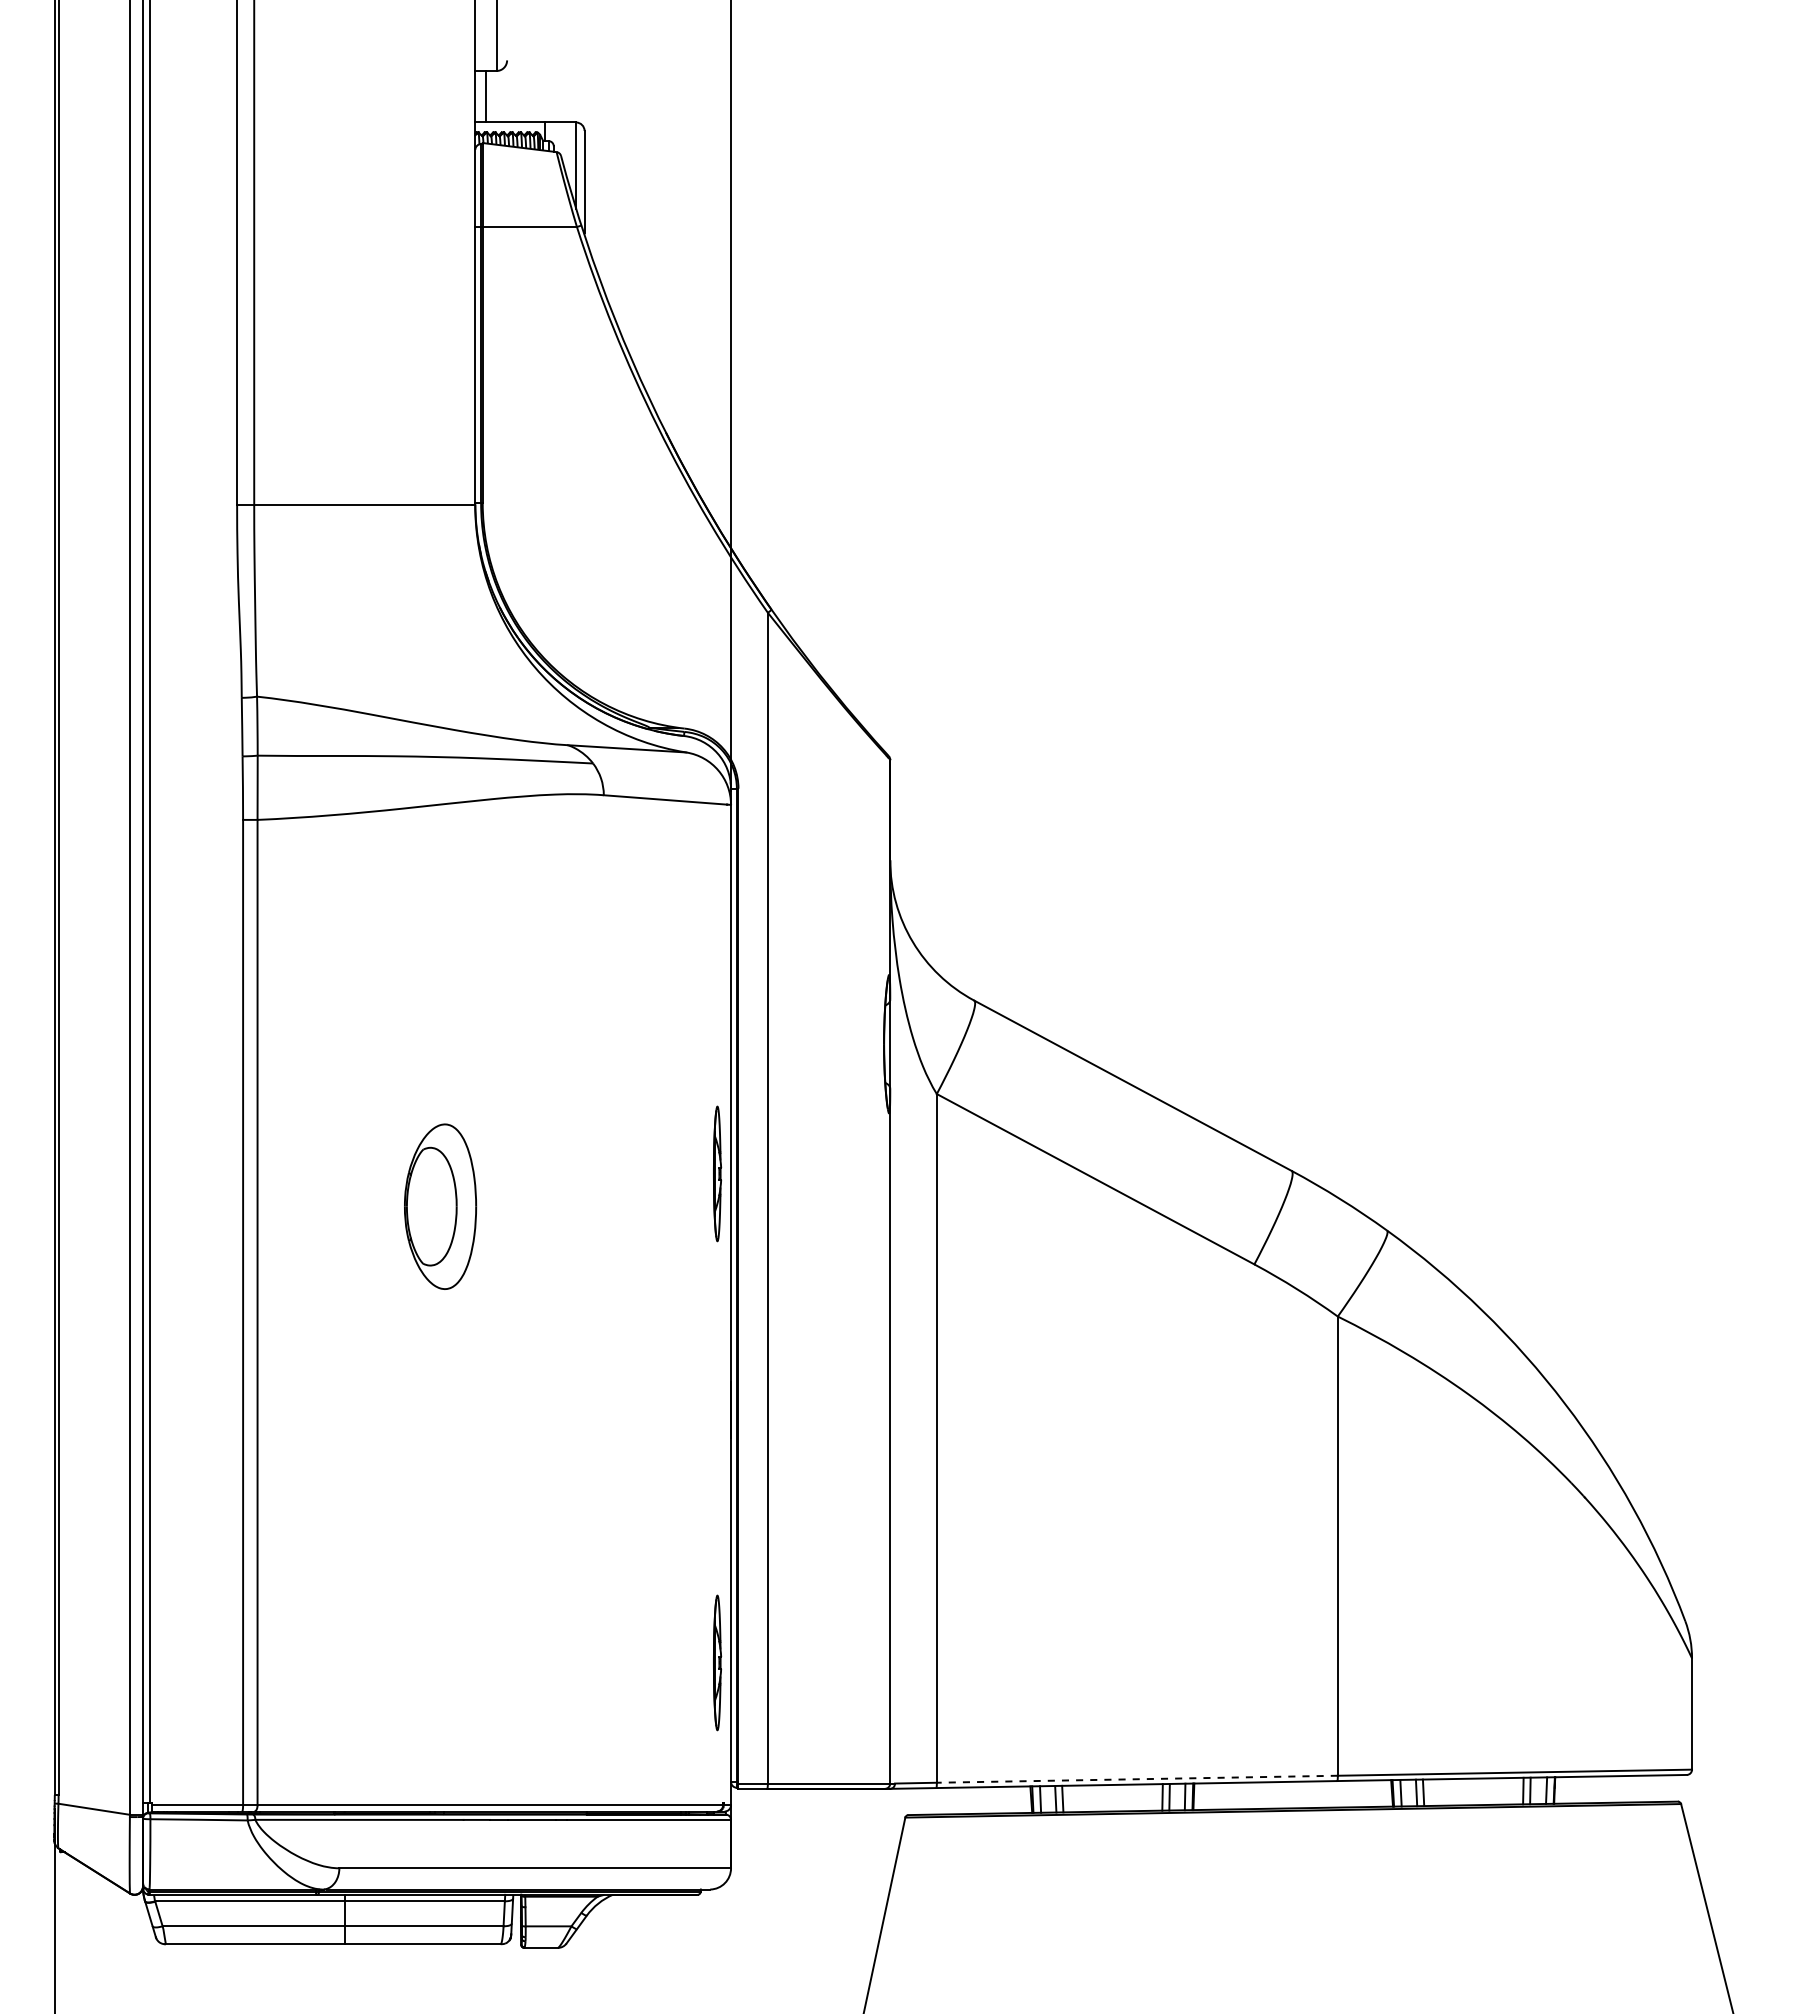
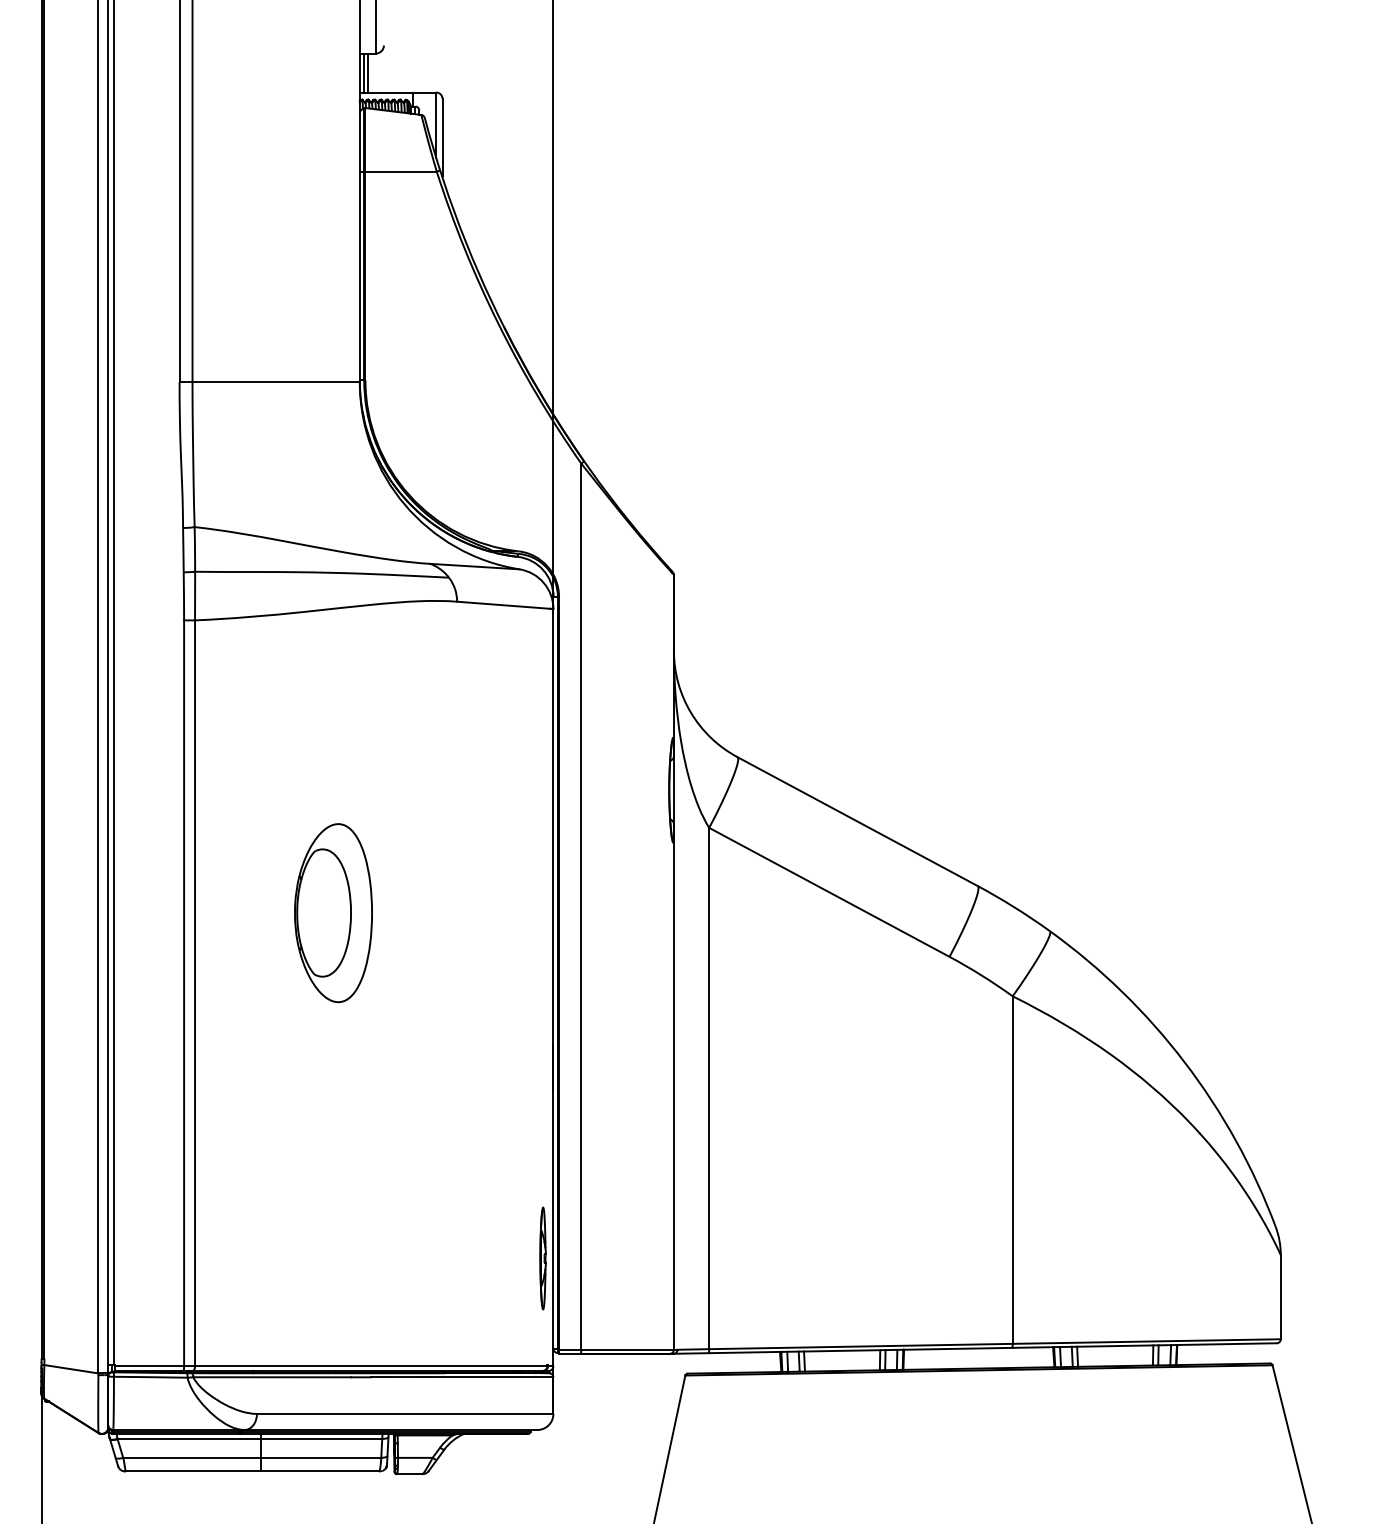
line: (480, 96) -> (363, 72), added
part: (717, 1173) -> (543, 888), removed
part: (440, 1206) -> (333, 913), size x1.43
line: (1137, 1779) -> (861, 1346), dashed -> solid

